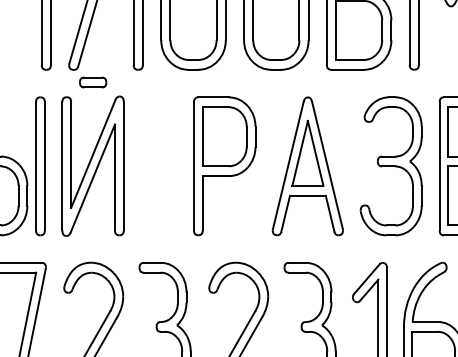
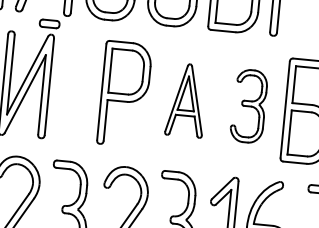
part: (93, 82) -> (49, 23), moved
part: (307, 166) -> (186, 100), size x0.7
part: (390, 166) -> (248, 106), size x0.7

